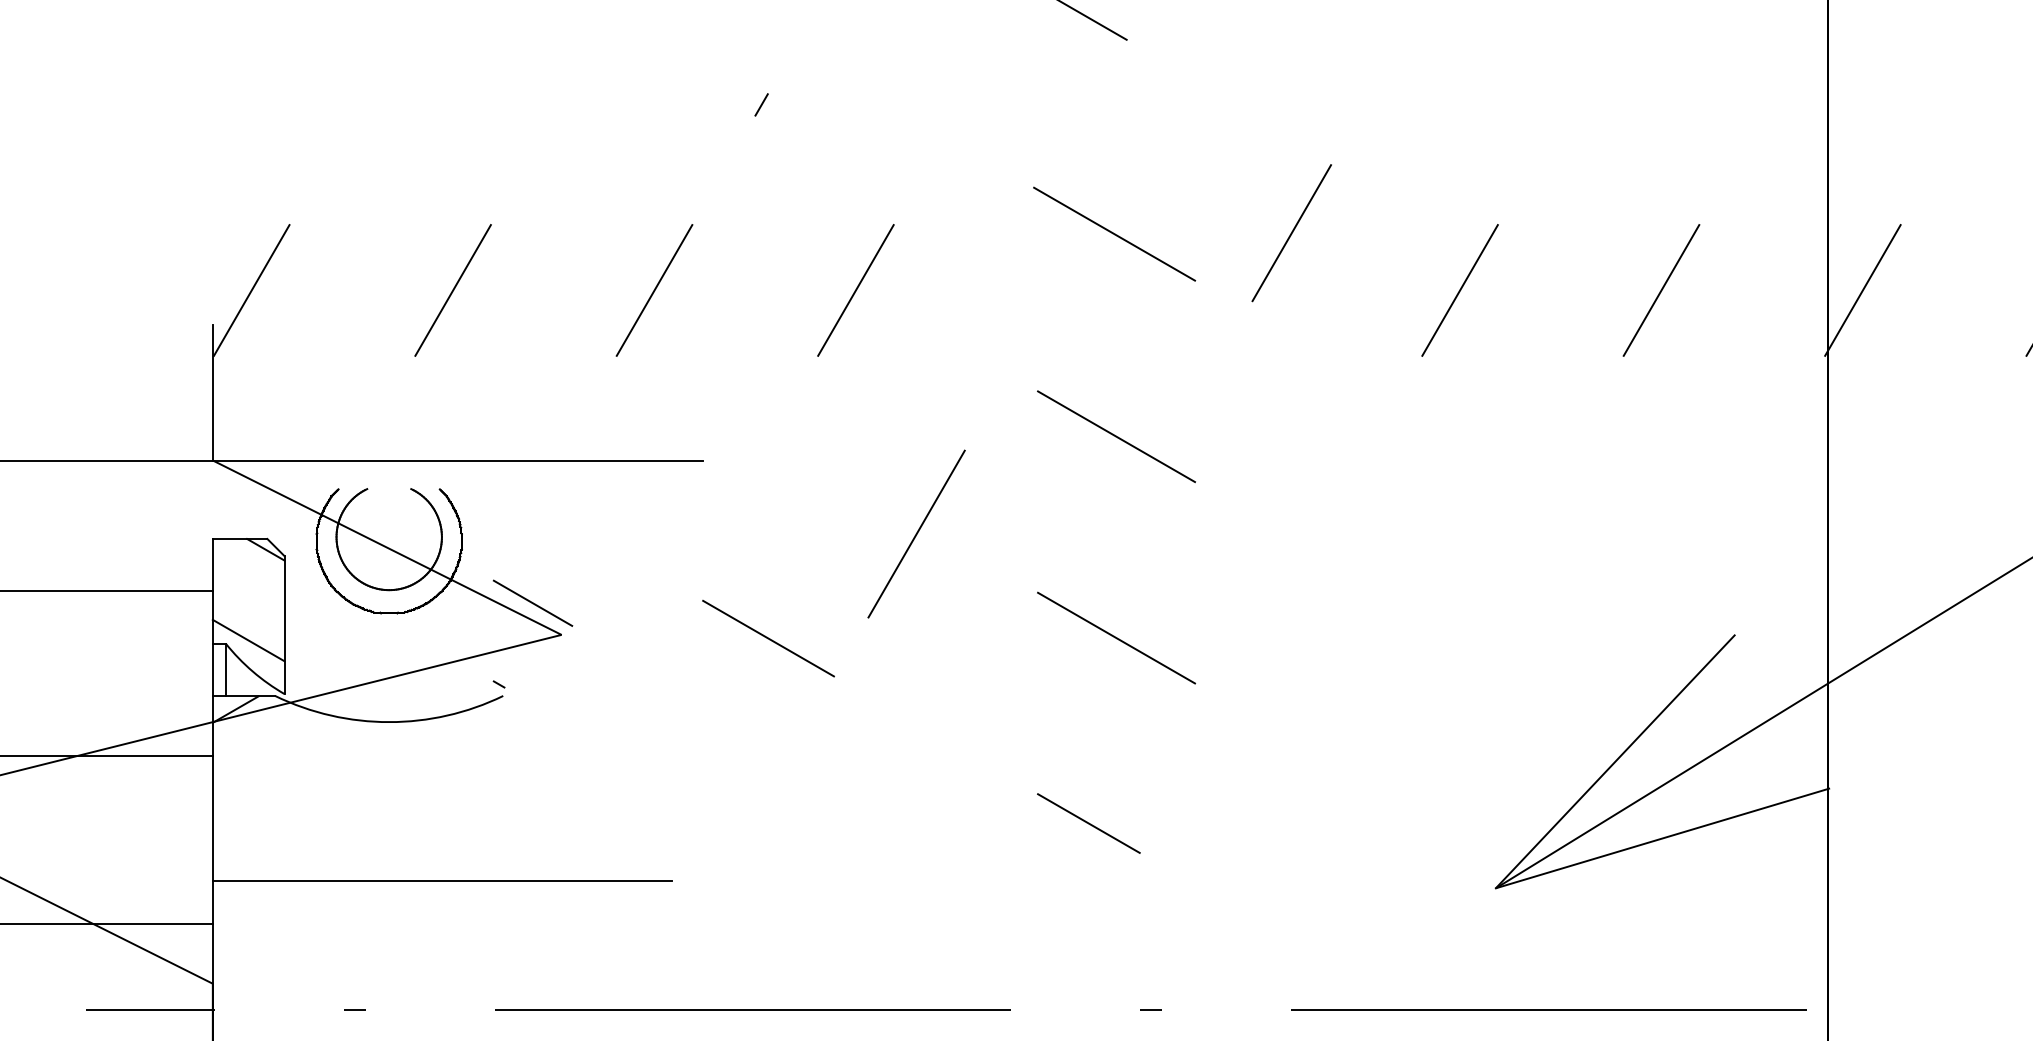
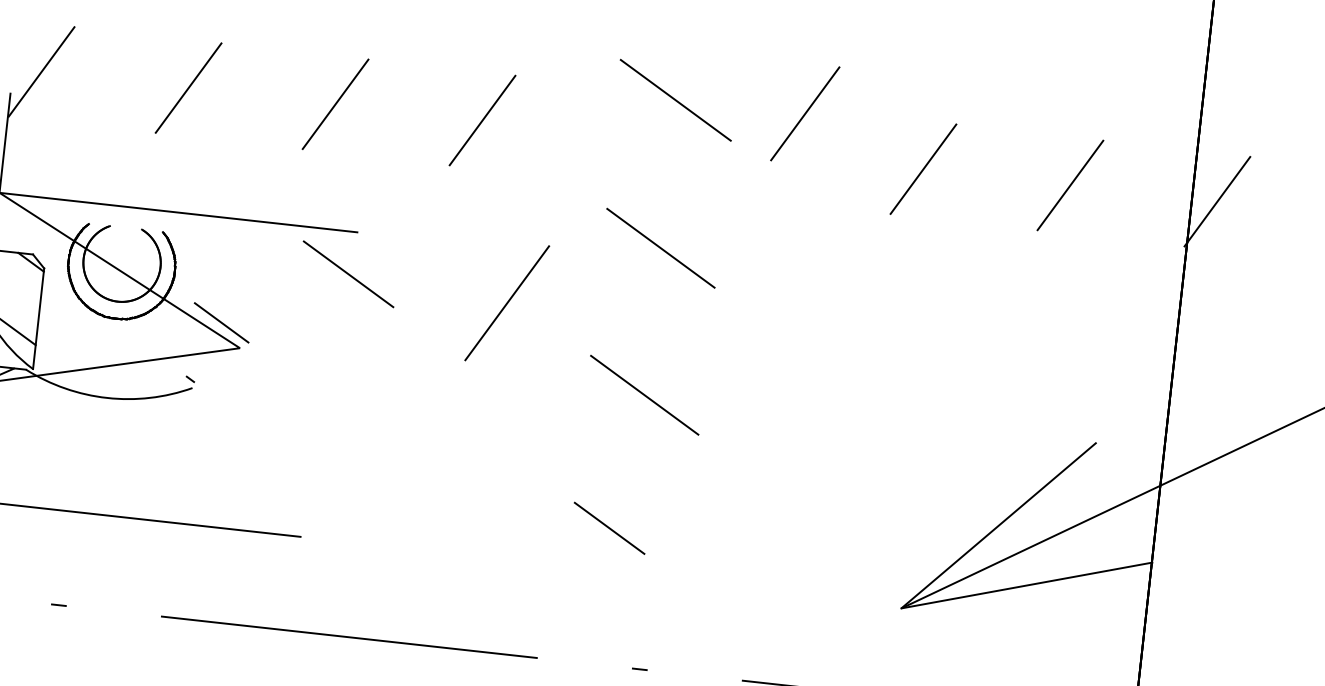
line: (768, 638) -> (348, 274), moved

